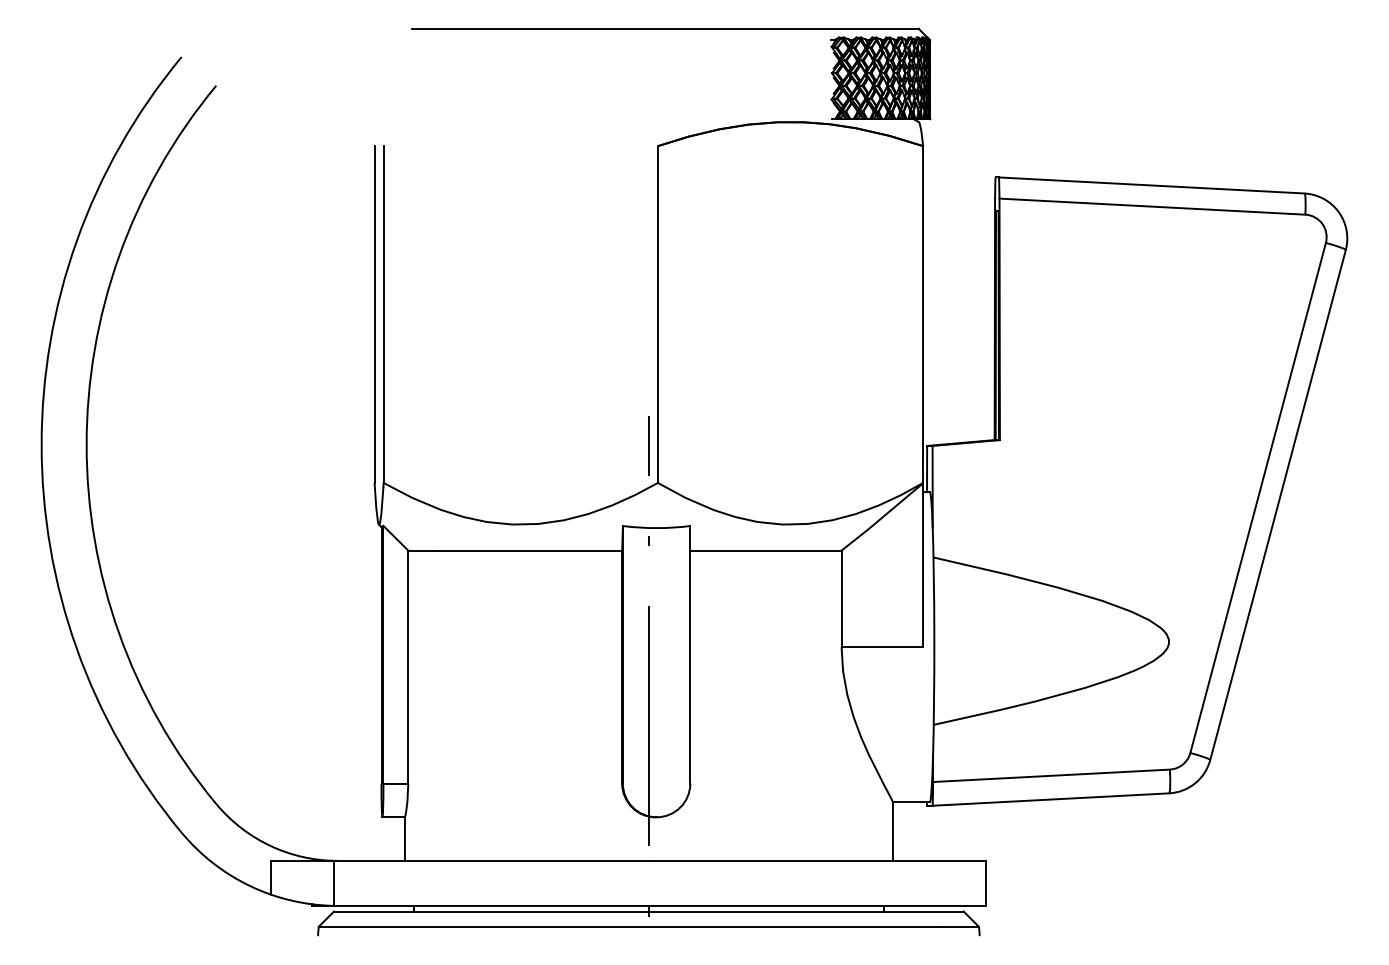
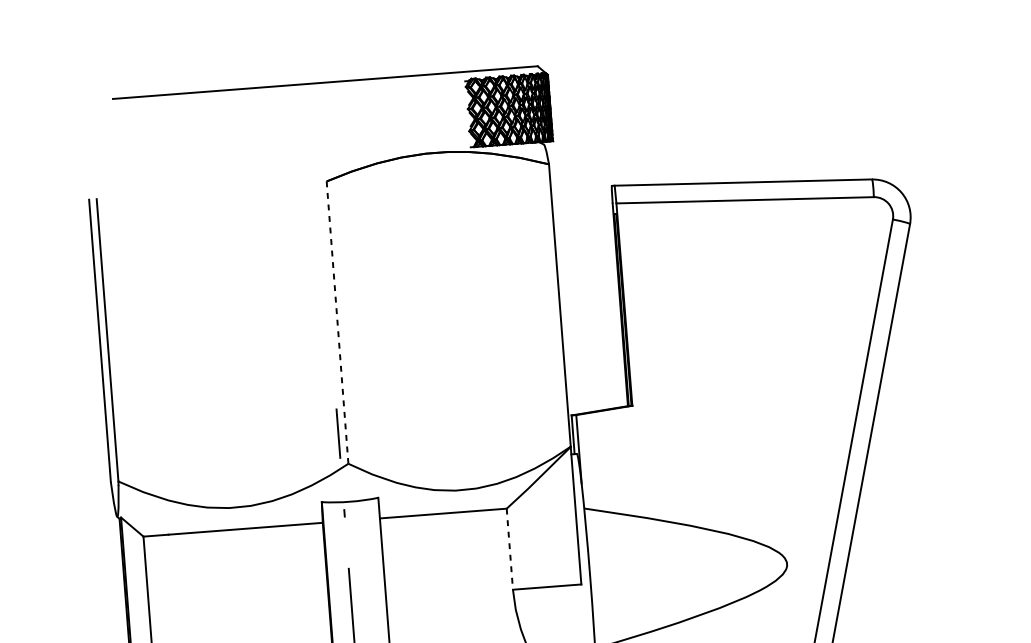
line: (657, 315) -> (337, 323), solid -> dashed
line: (841, 599) -> (509, 549), solid -> dashed

